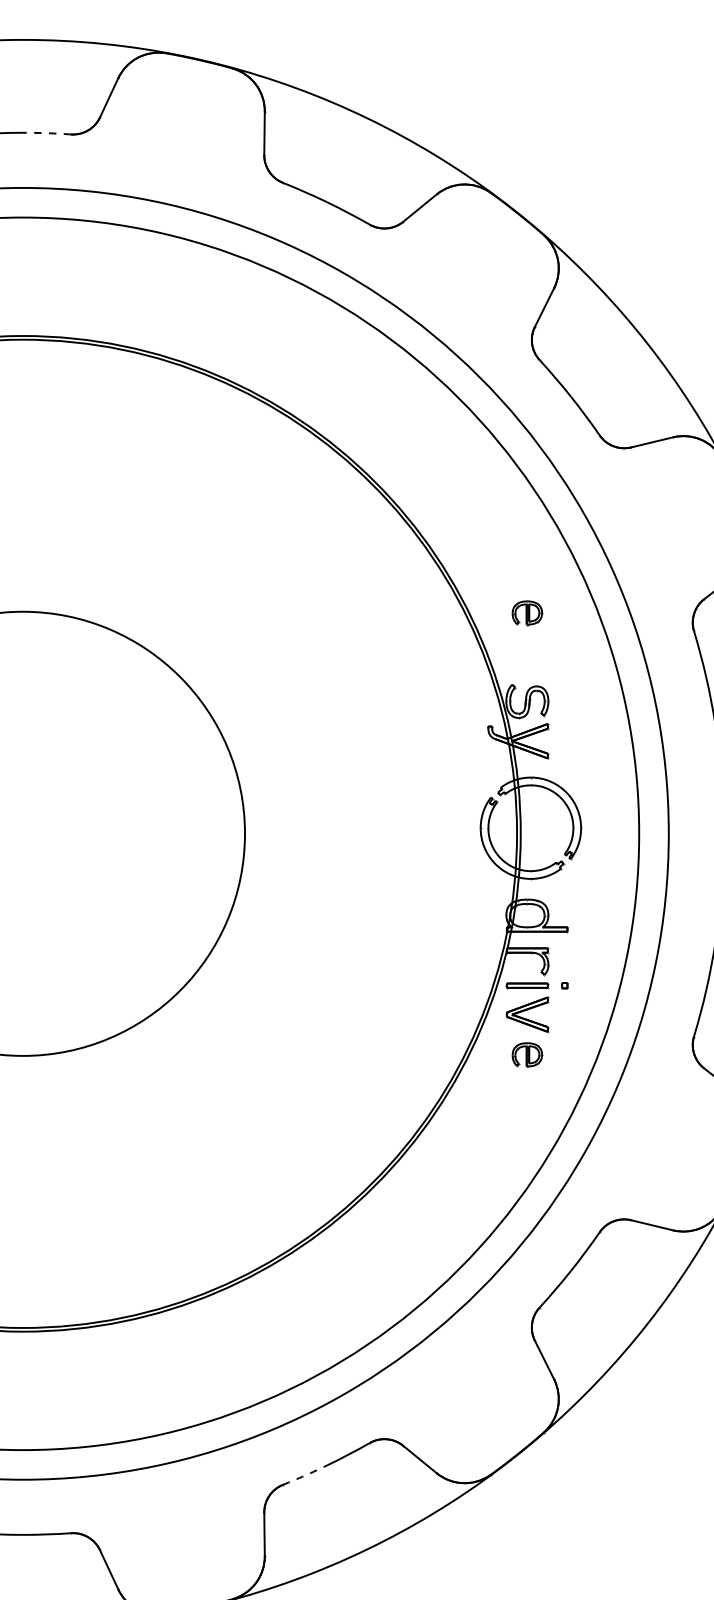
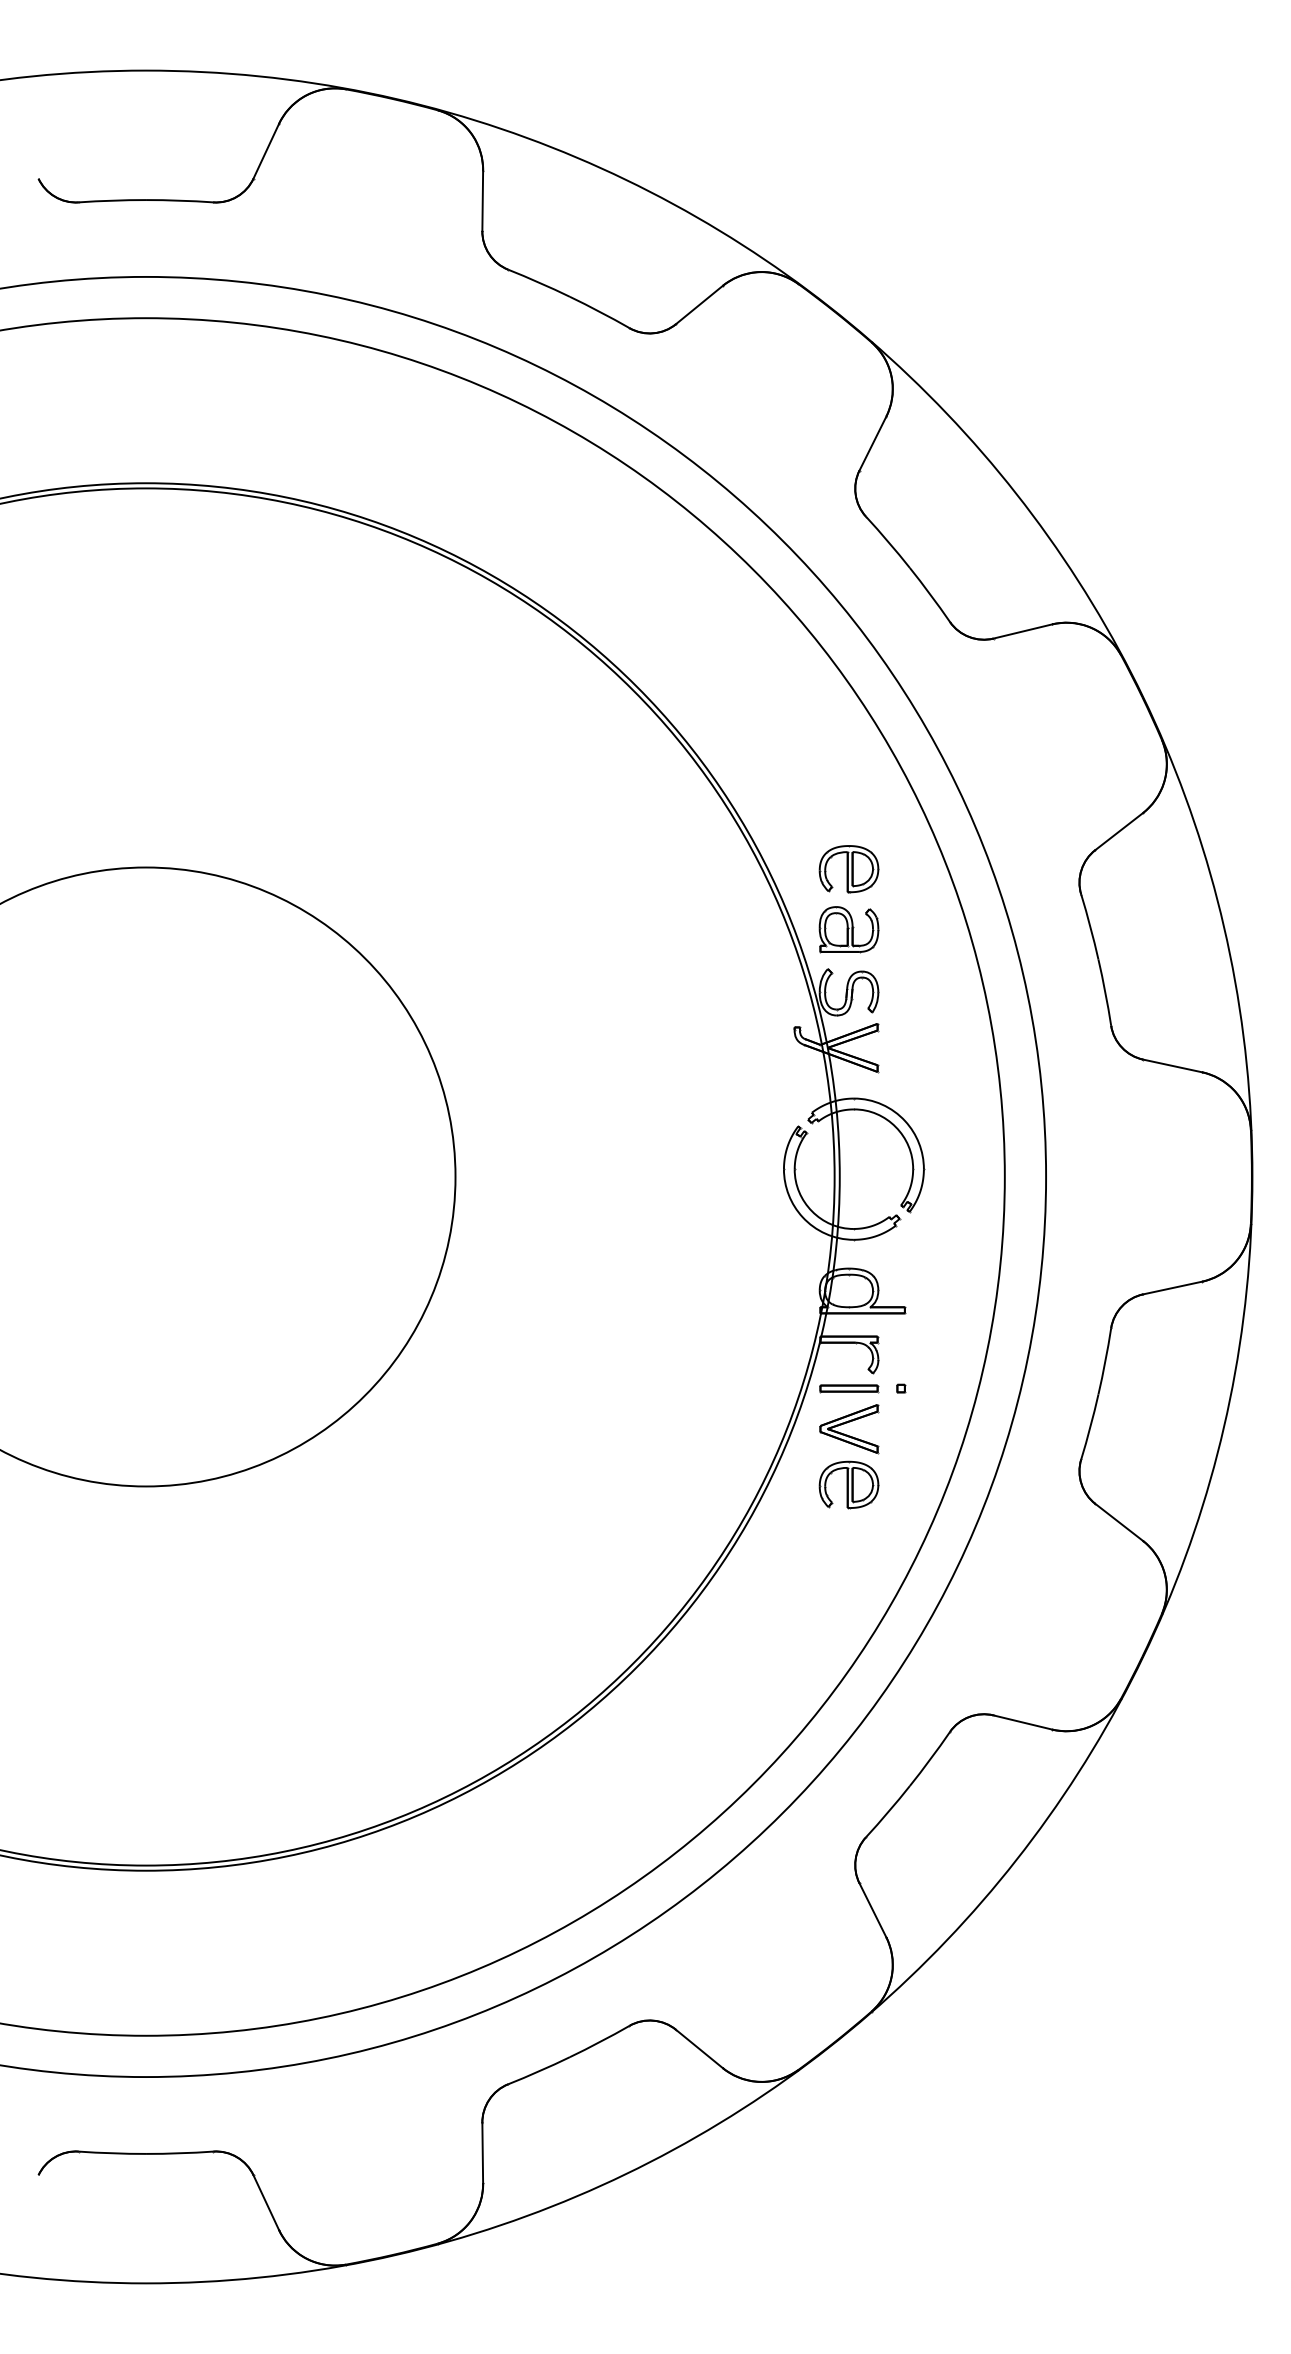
arc: (46, 133) -> (179, 200), dashed -> solid
part: (527, 613) -> (848, 869), size x1.43
part: (527, 656) -> (848, 929), added
part: (527, 1054) -> (848, 1484), size x1.43
arc: (305, 1475) -> (539, 2071), dashed -> solid

